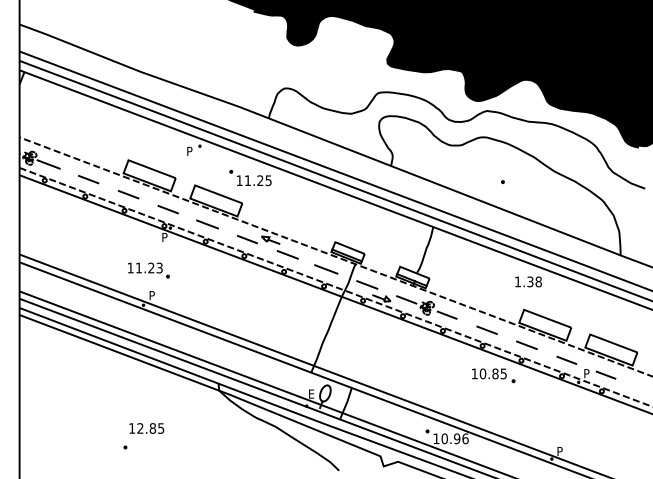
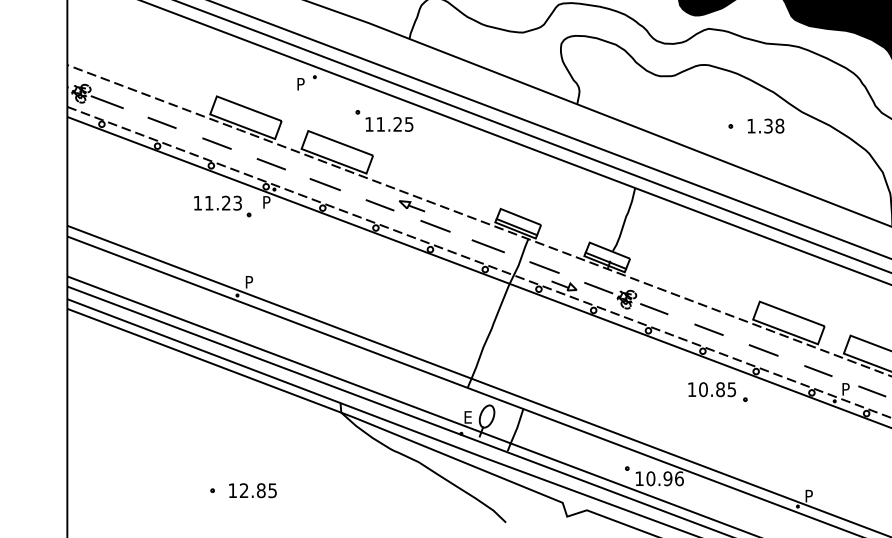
part: (148, 270) -> (222, 206), moved
text: (528, 281) -> (765, 125), moved
text: (146, 428) -> (252, 490), moved

